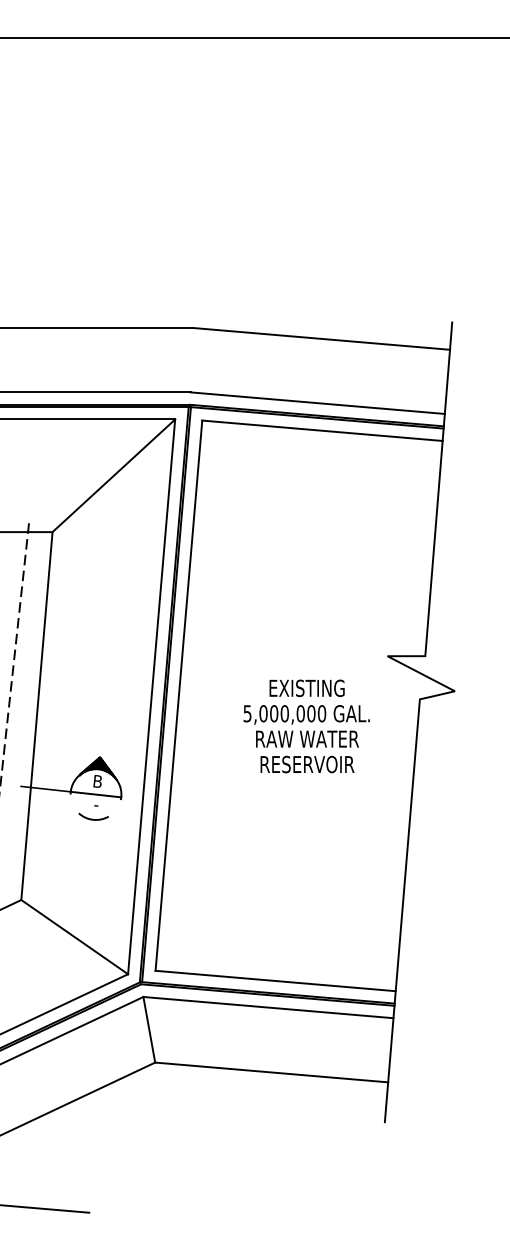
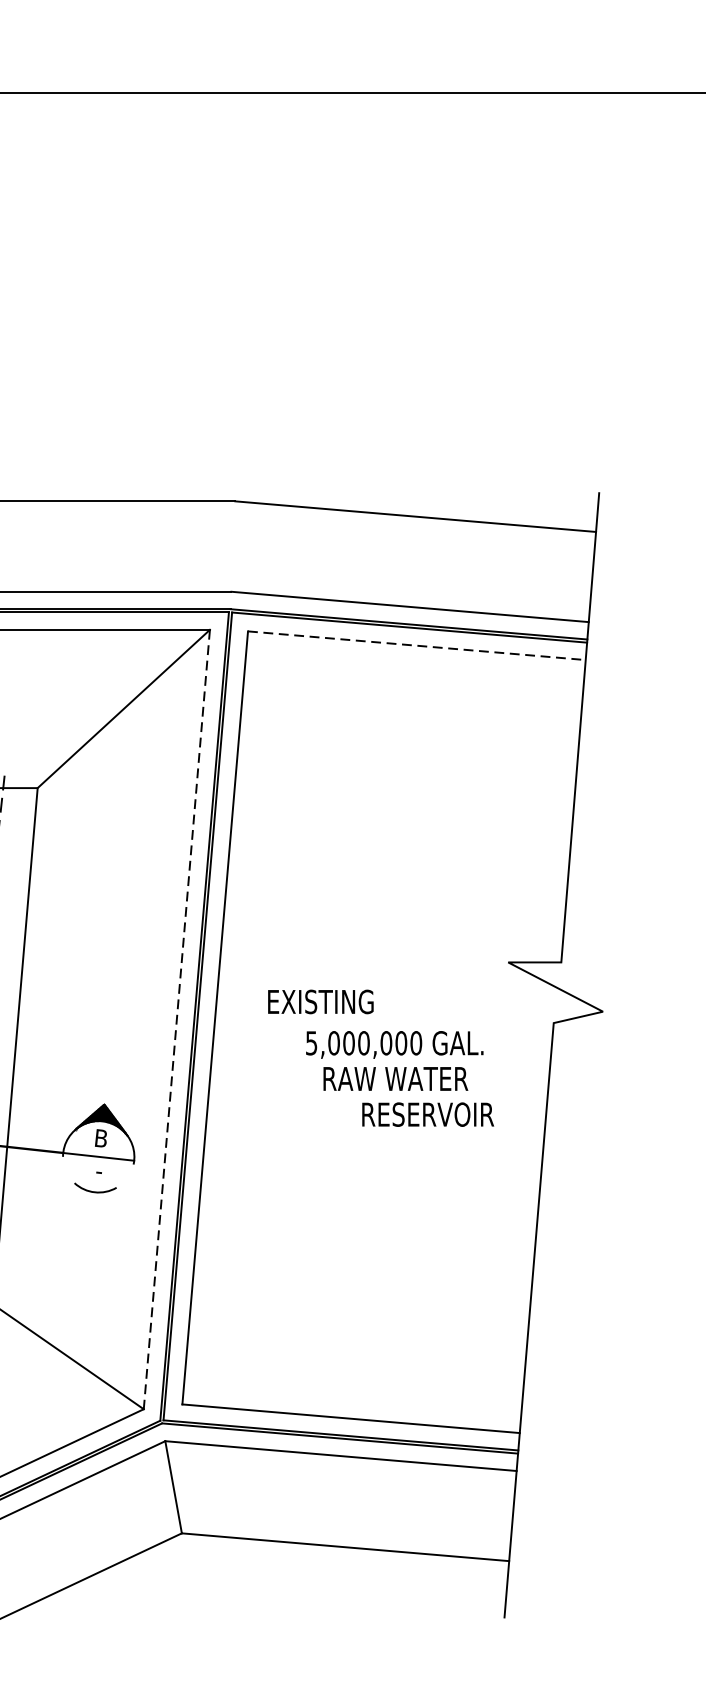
line: (322, 430) -> (416, 645), solid -> dashed
text: (306, 687) -> (319, 1000), moved
line: (151, 697) -> (176, 1020), solid -> dashed
text: (307, 764) -> (428, 1114), moved

